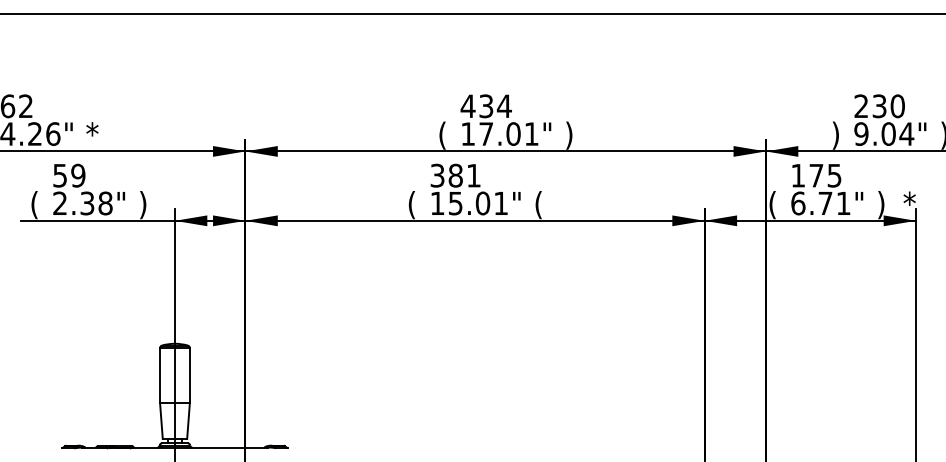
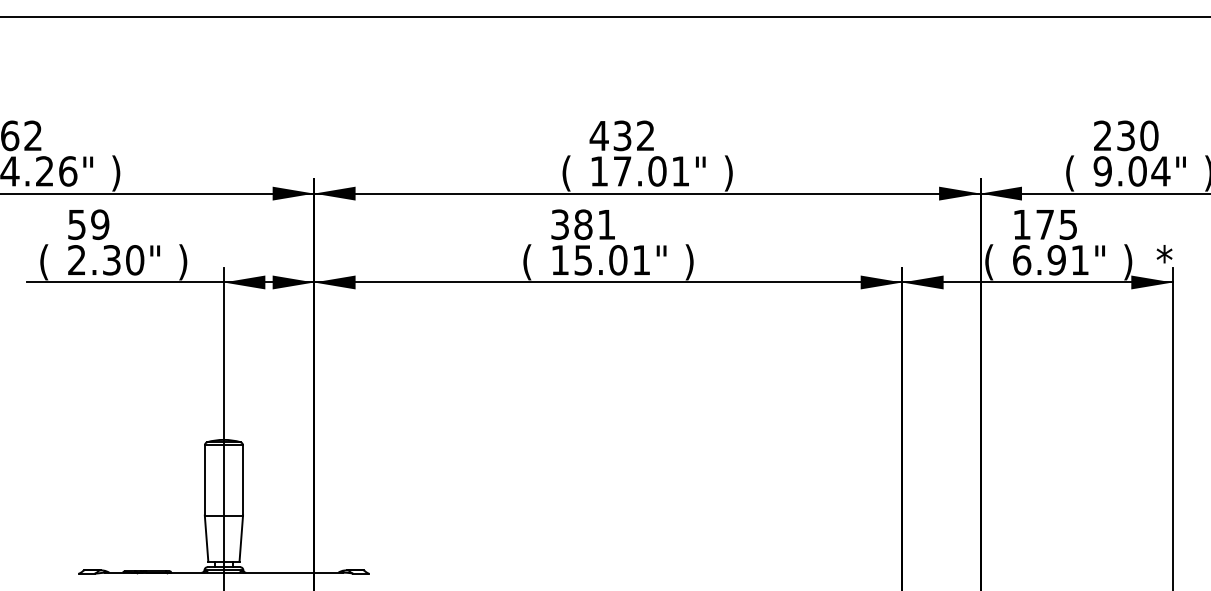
text: (503, 105) -> (644, 134), 434 -> 432
text: (92, 135) -> (118, 173), * -> )
text: (835, 135) -> (1069, 173), ) -> (
text: (105, 203) -> (134, 260), 2.38" -> 2.30"
text: (825, 203) -> (1056, 260), 6.71" -> 6.91"
text: (538, 205) -> (689, 262), ( -> )

